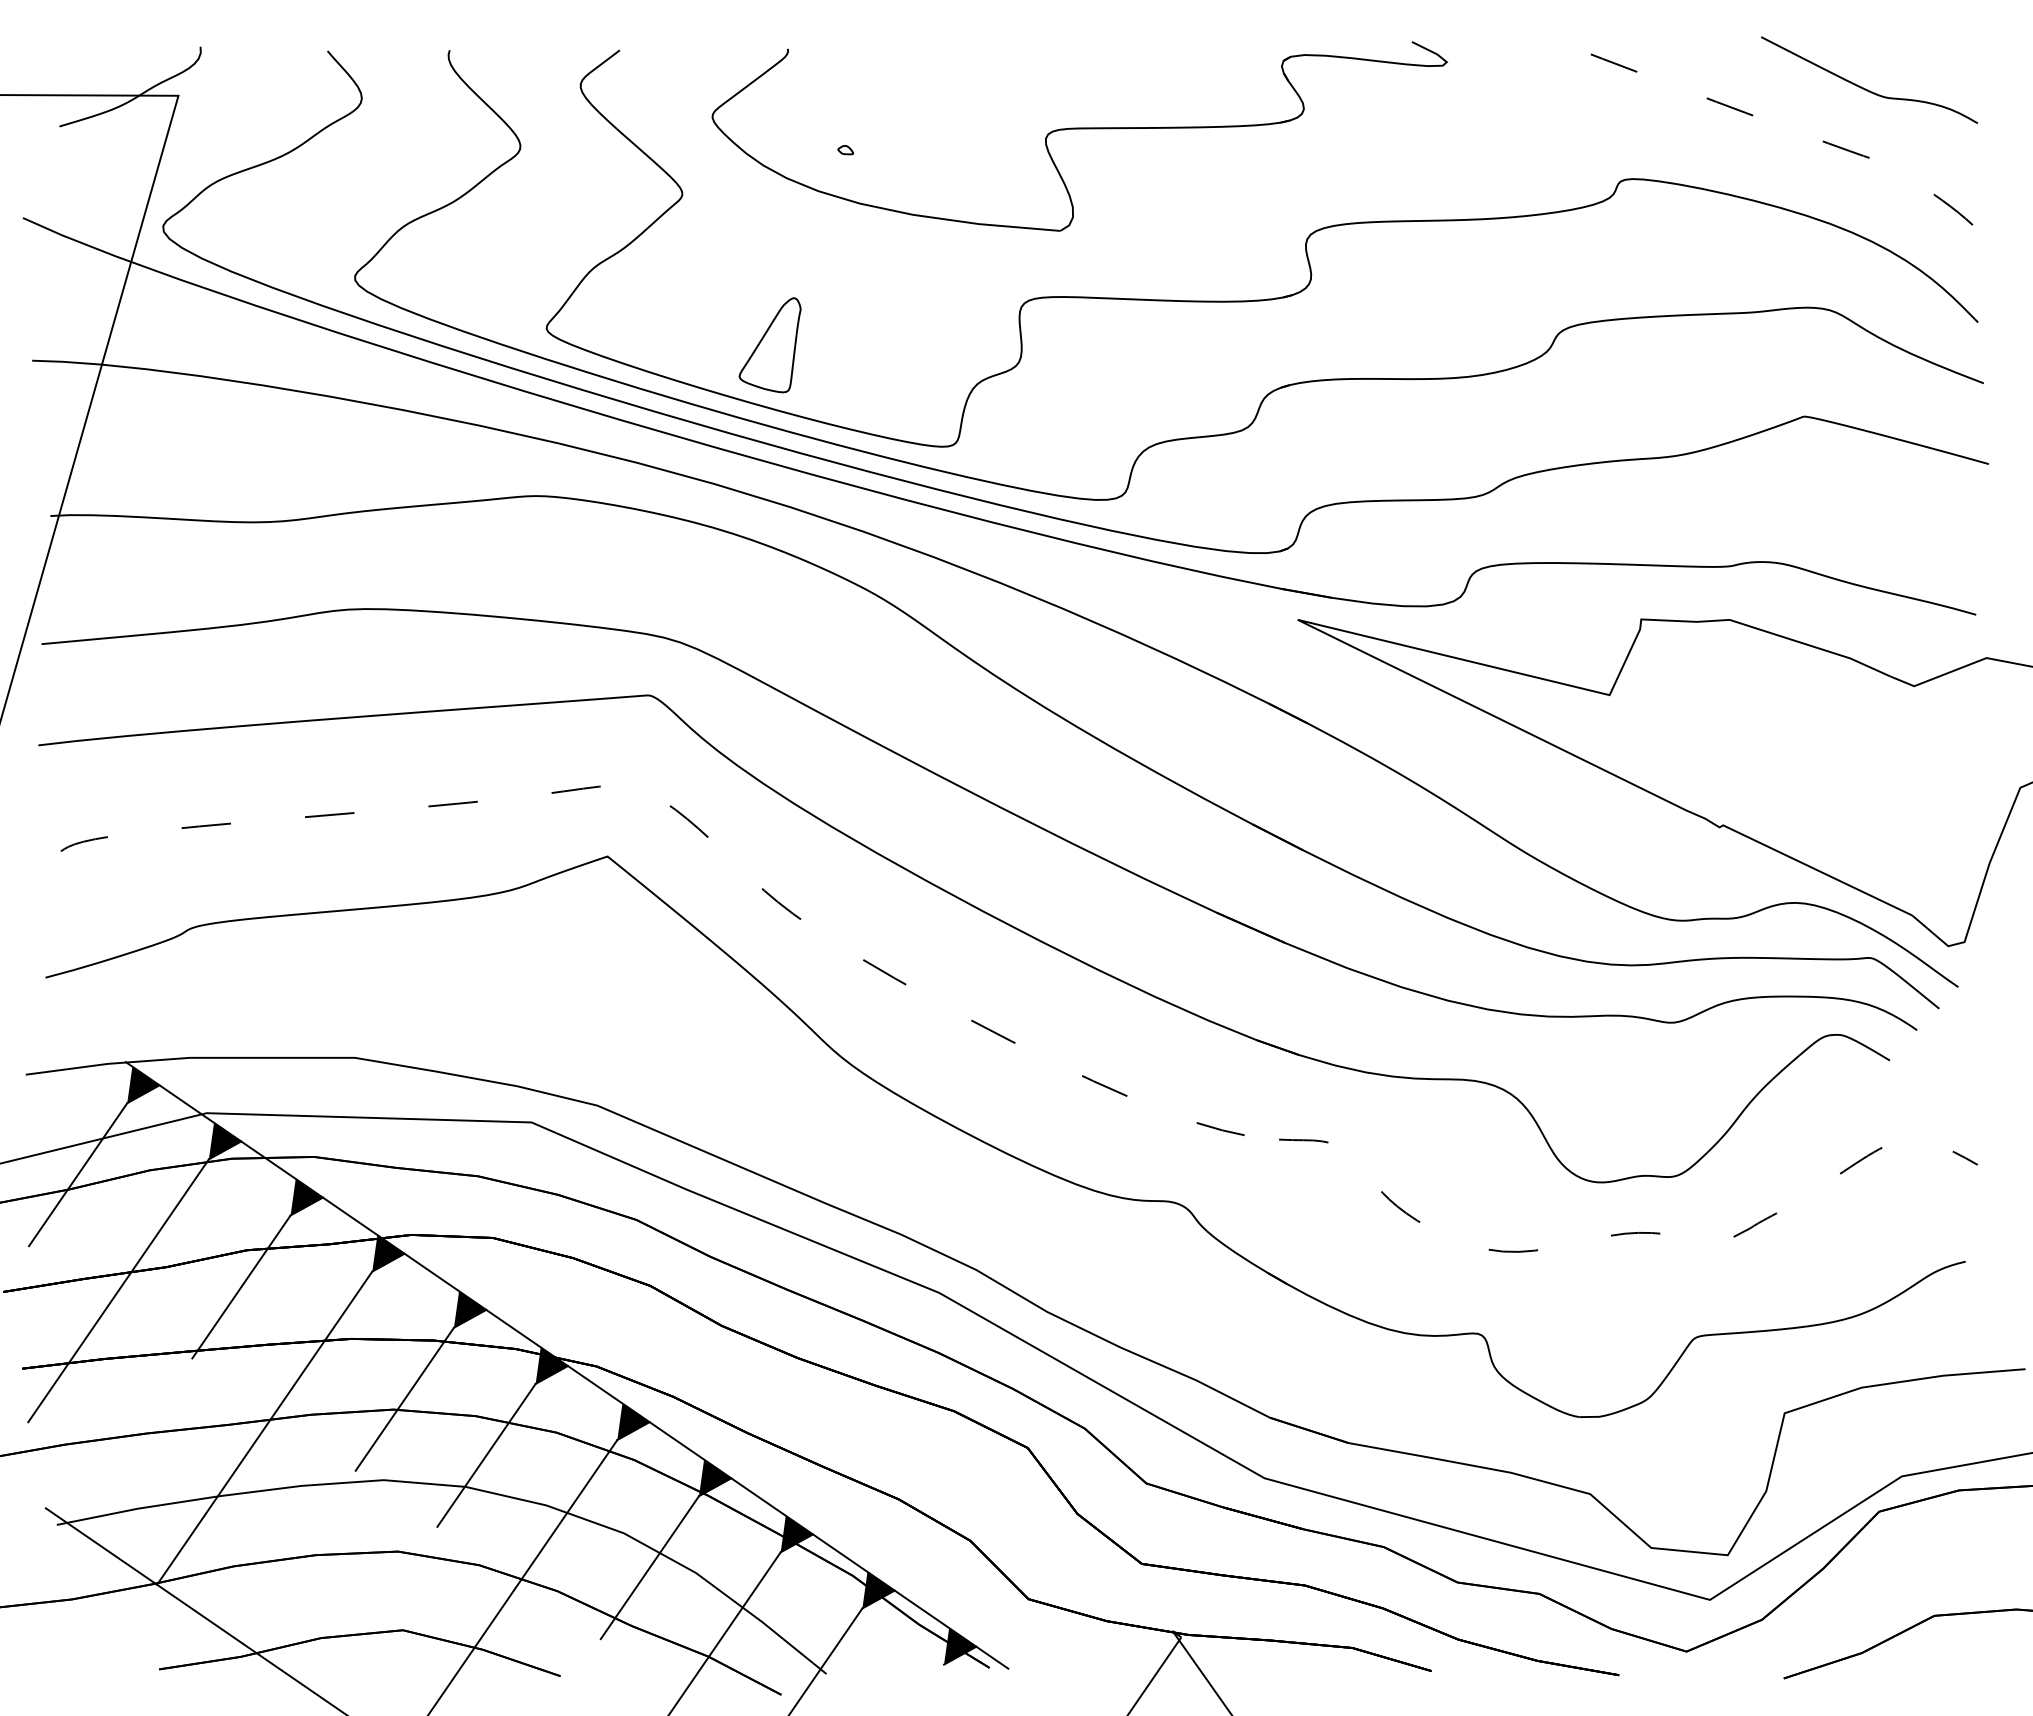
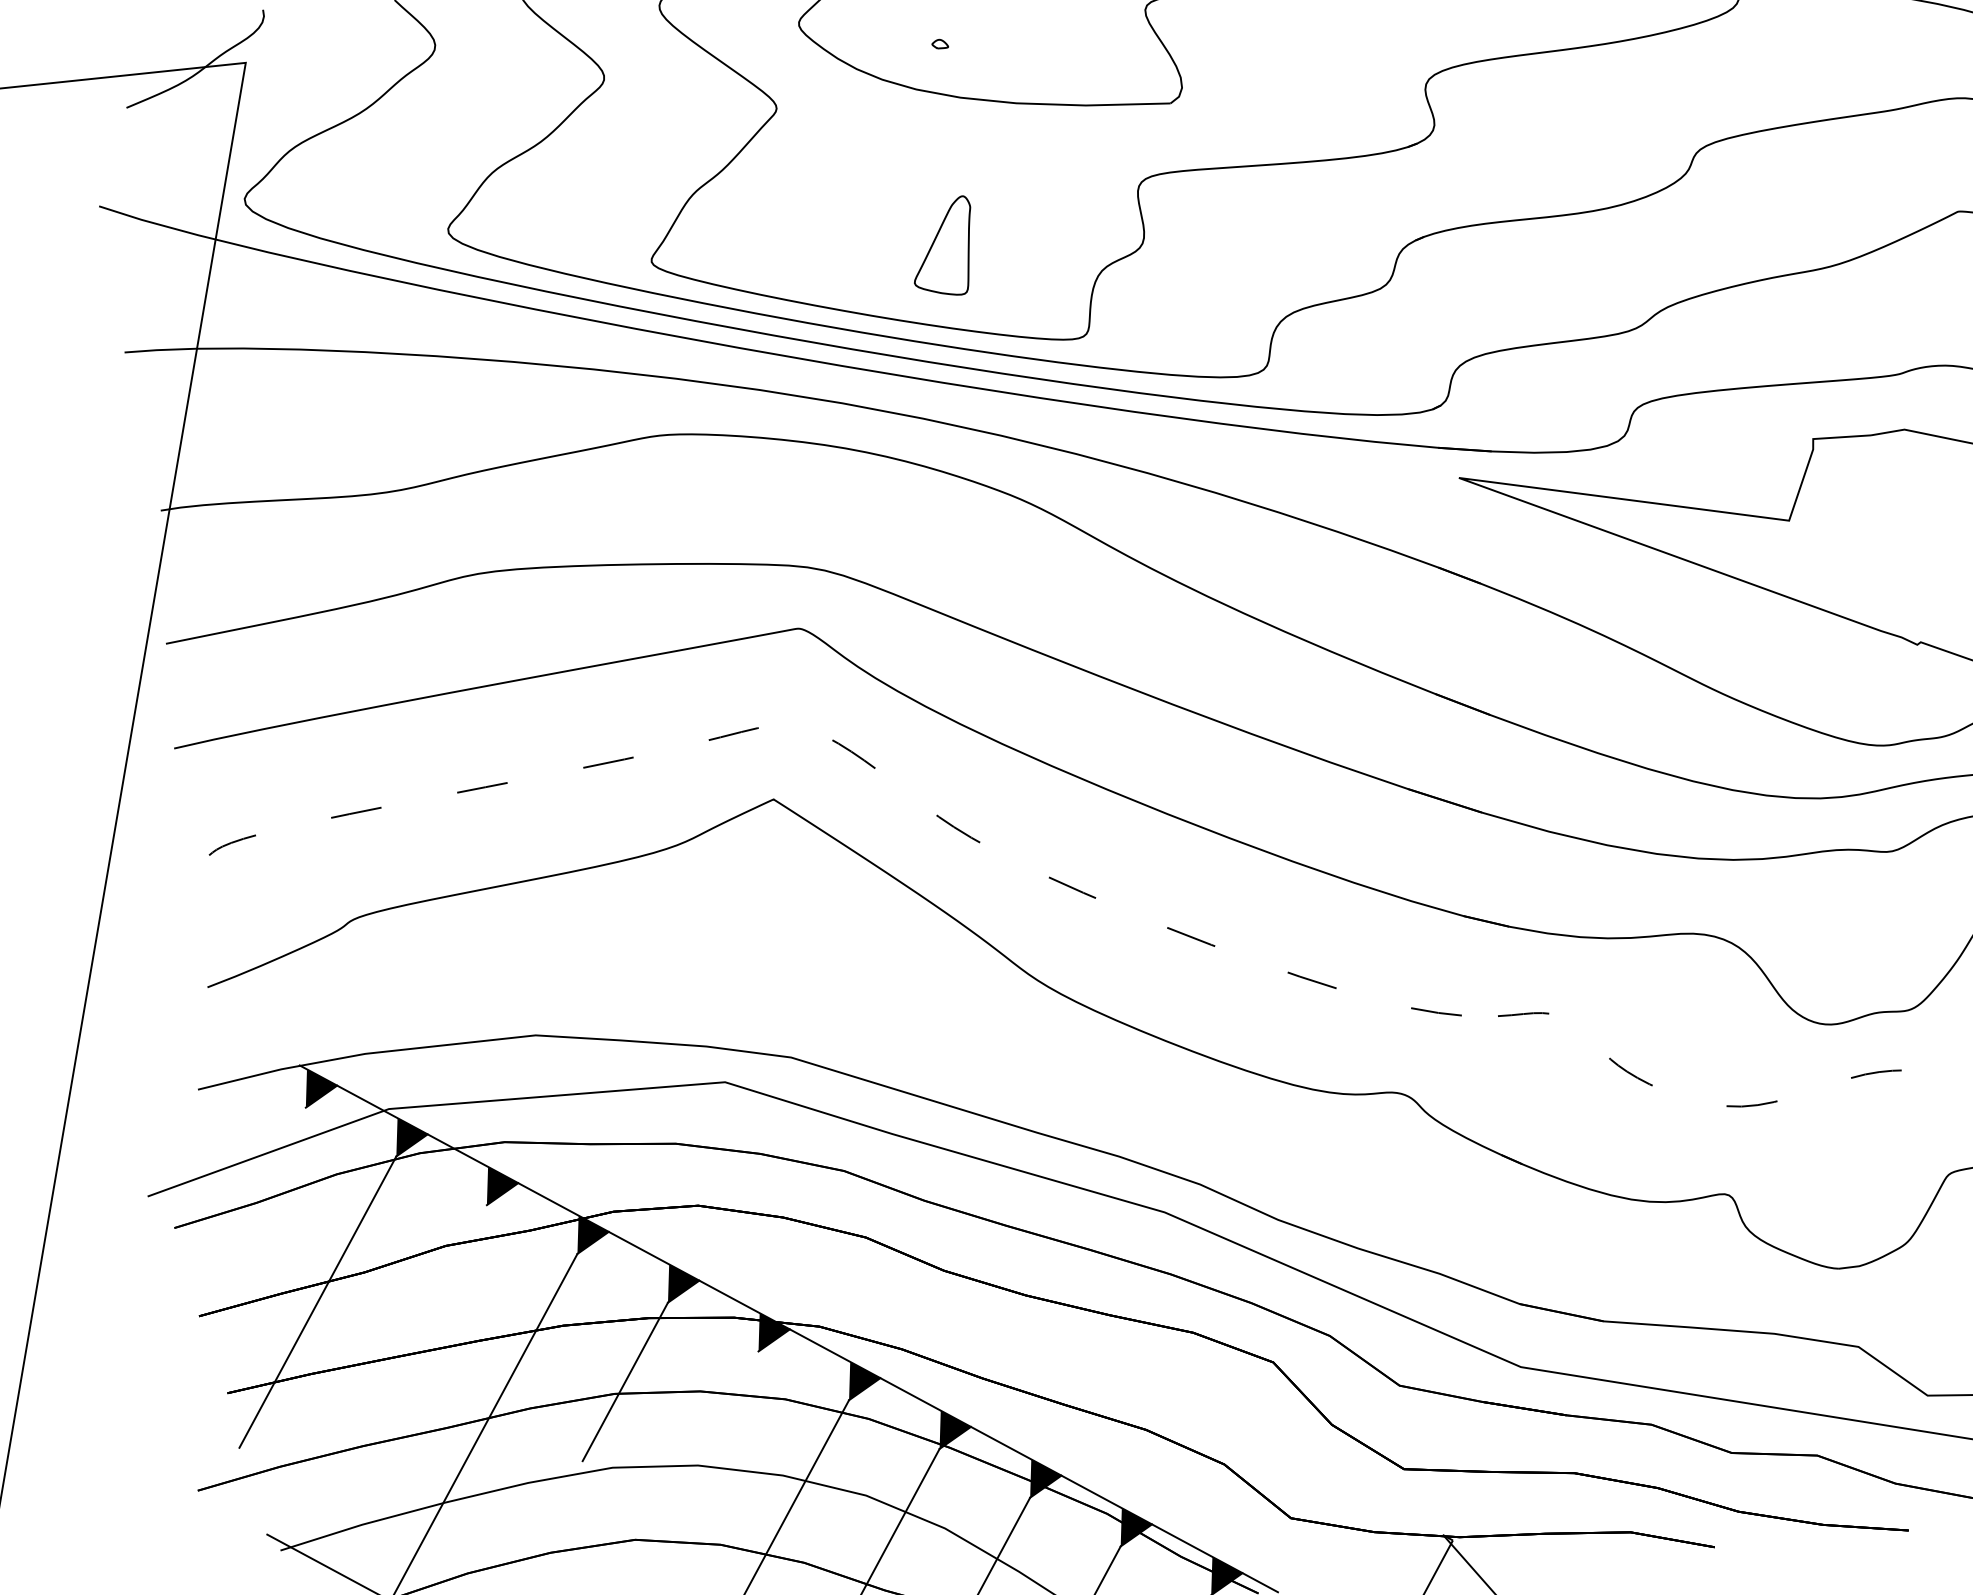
part: (769, 345) -> (942, 247), moved
line: (78, 1174) -> (263, 1186), removed
line: (241, 1286) -> (444, 1283), removed
line: (486, 1454) -> (715, 1429), removed

